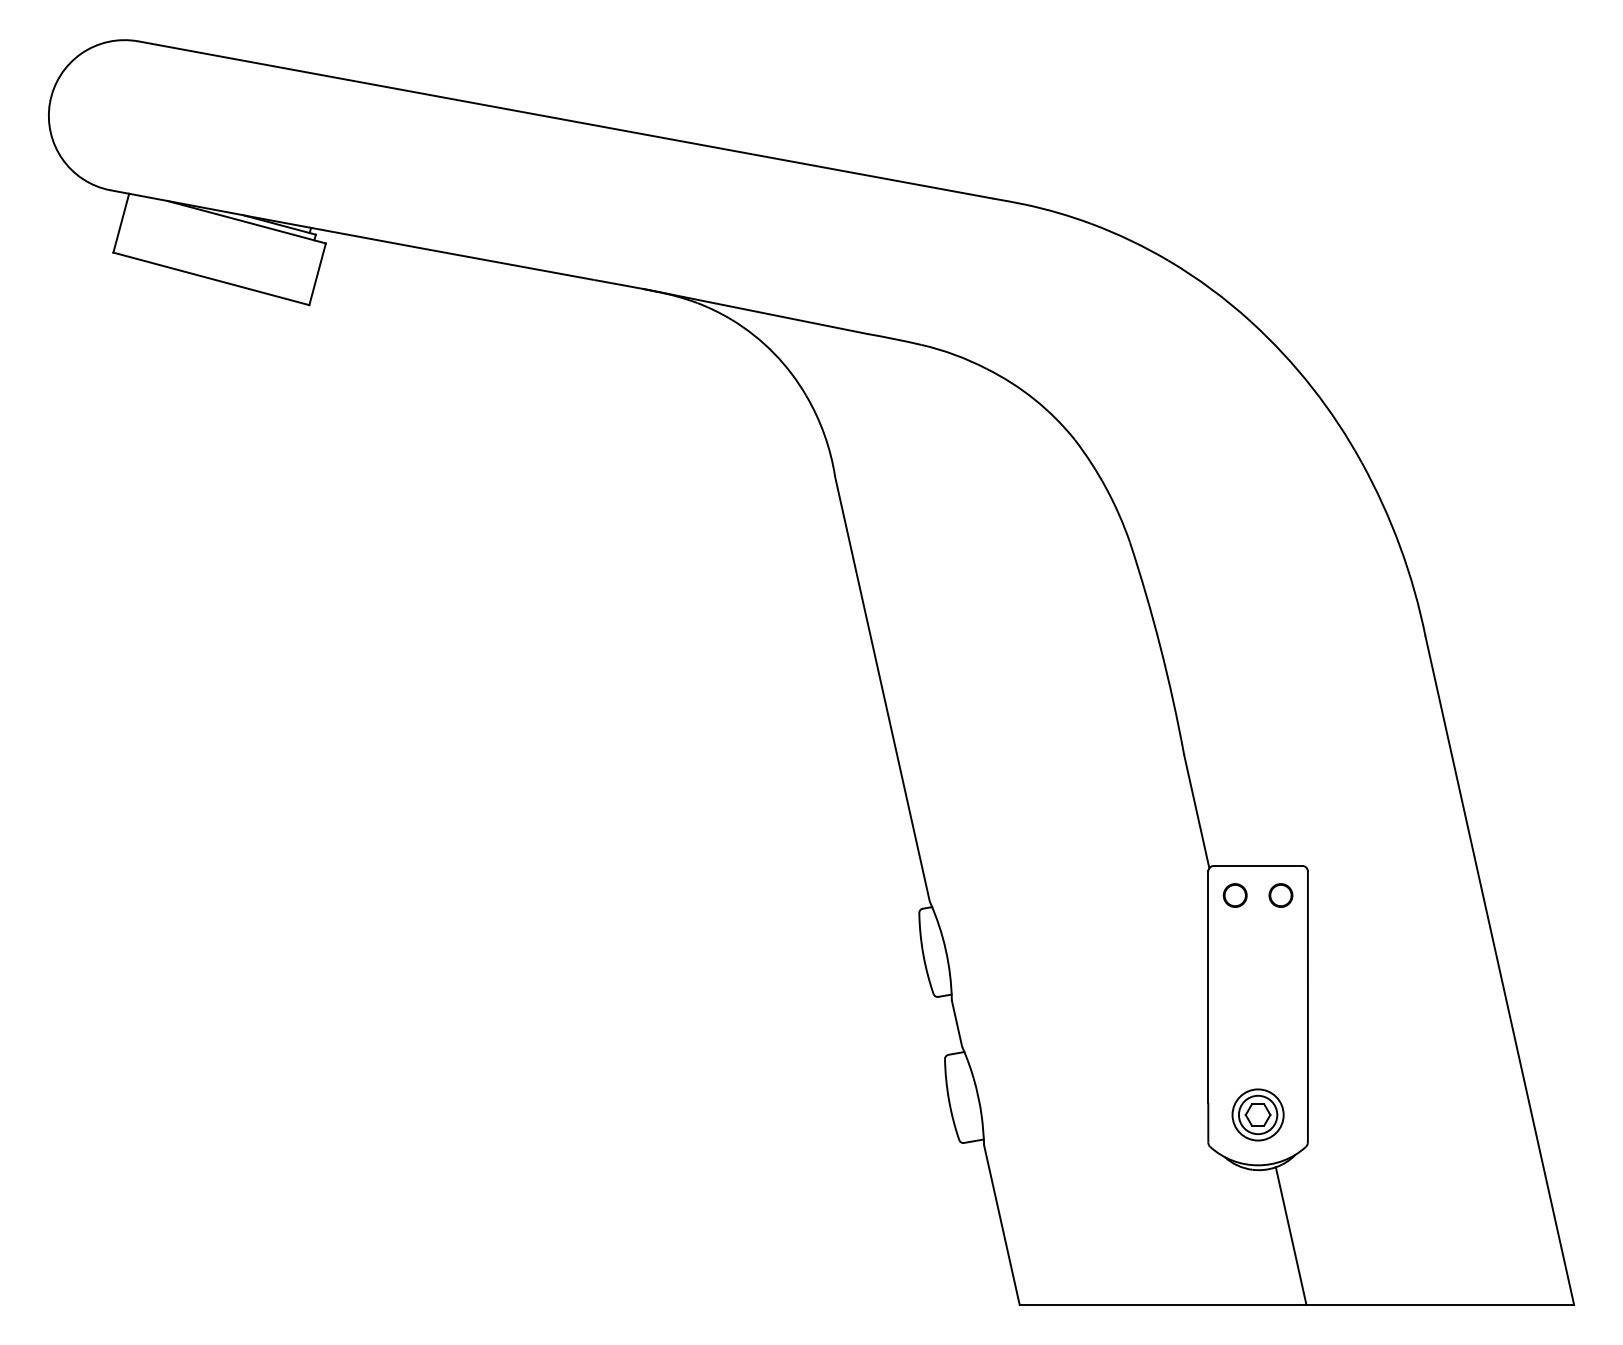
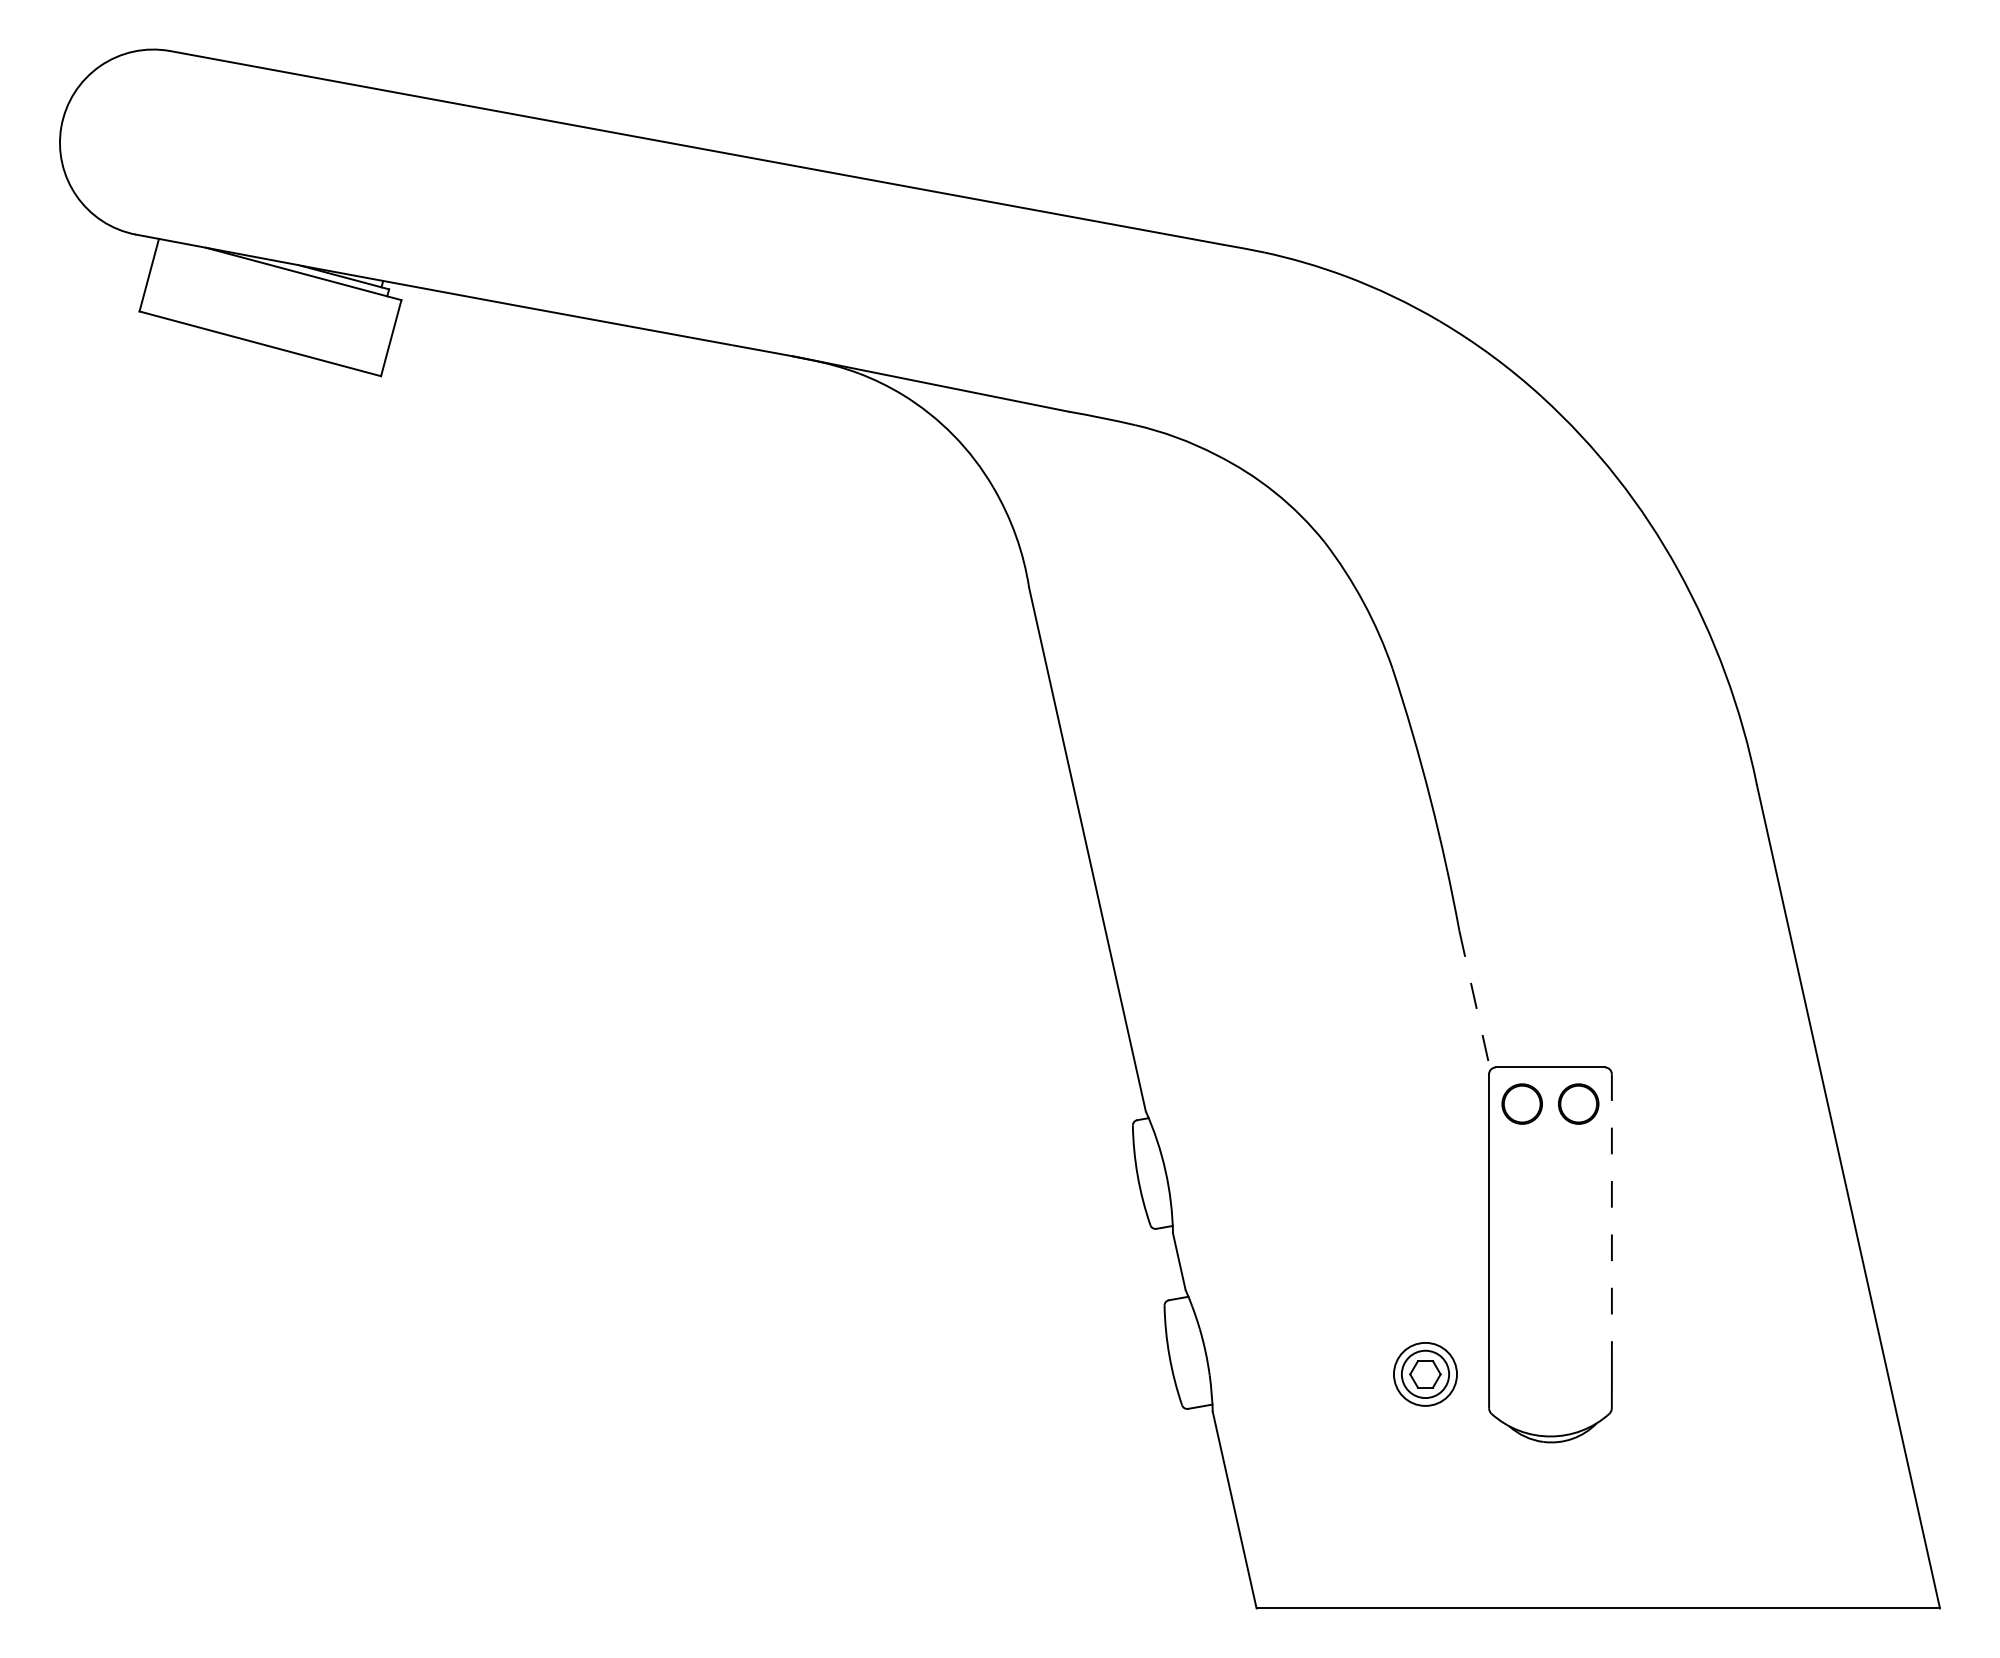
line: (1196, 812) -> (1474, 1001), solid -> dashed
circle: (1235, 895) -> (1522, 1103), size x1.4
circle: (1280, 895) -> (1578, 1103), size x1.4
line: (1307, 986) -> (1611, 1215), solid -> dashed
part: (1258, 1115) -> (1425, 1374), moved
line: (1291, 1235) -> (1591, 1523), removed

